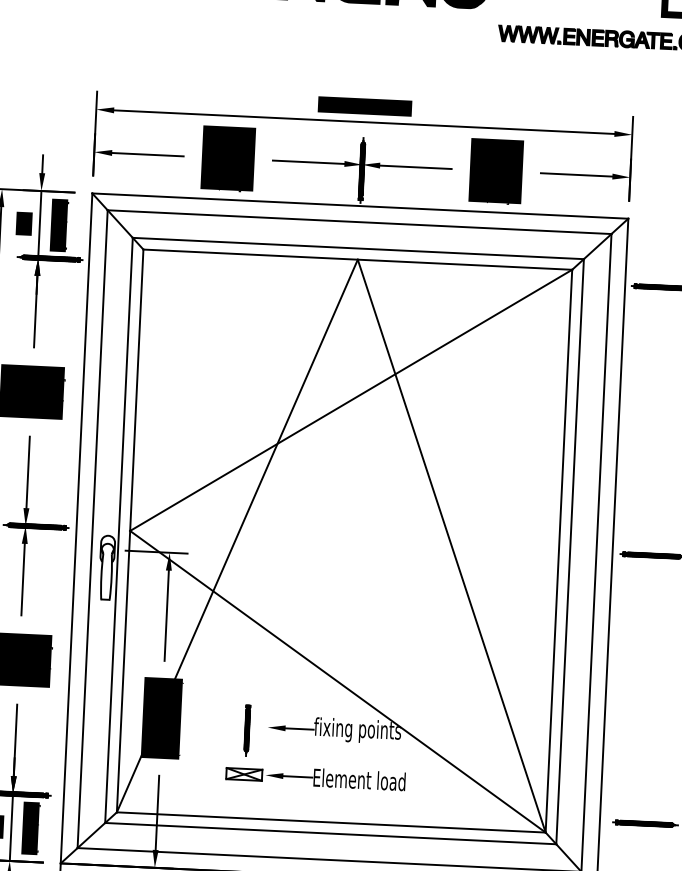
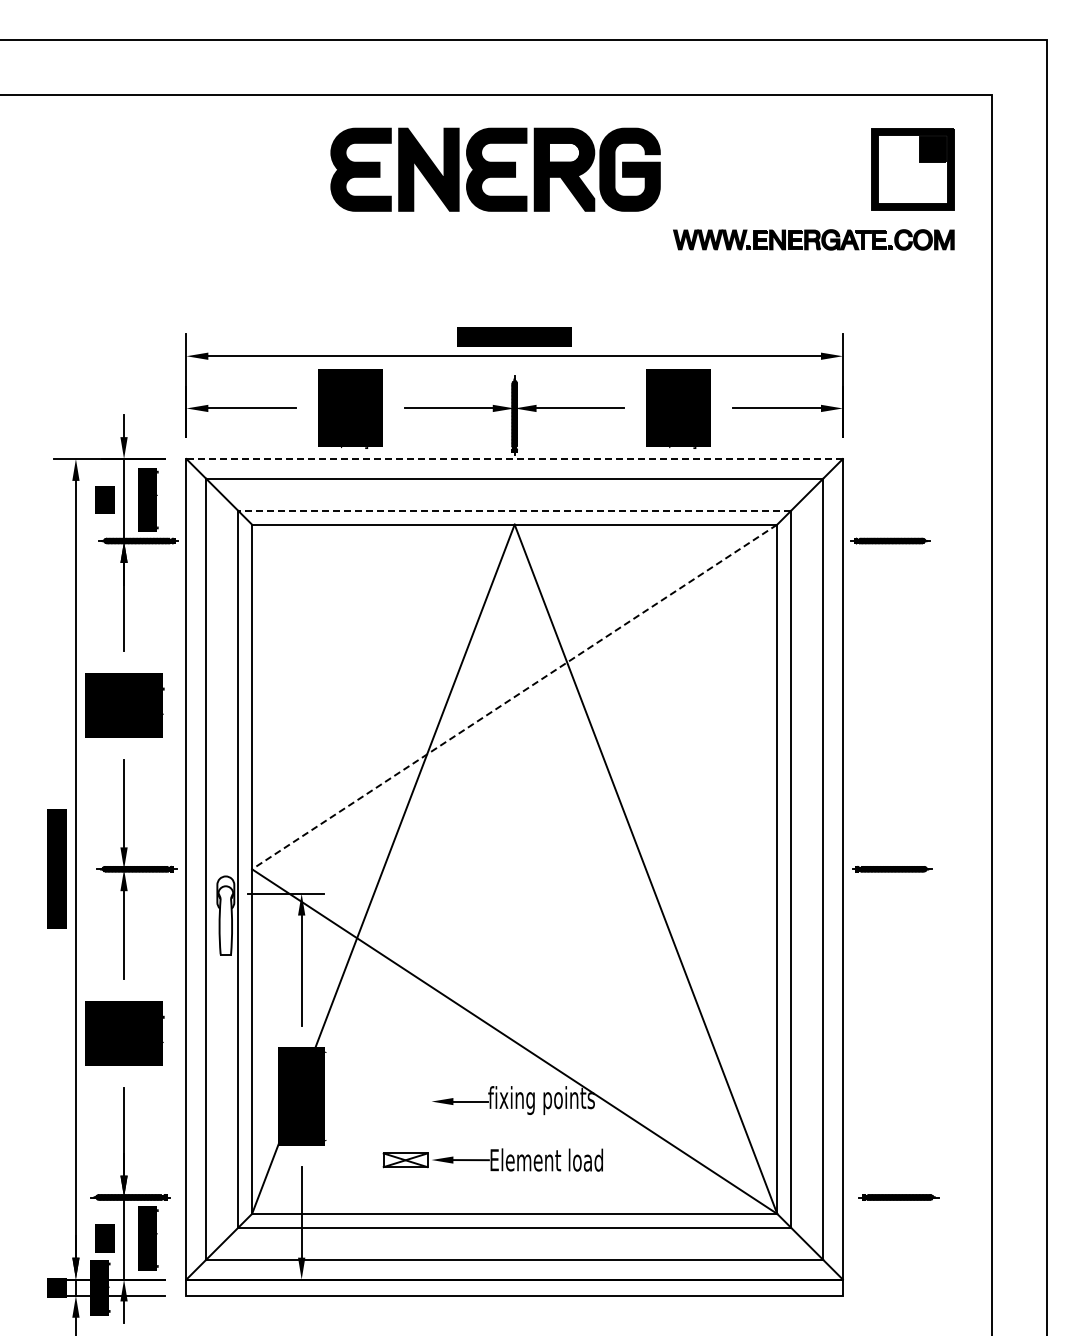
line: (360, 206) -> (514, 459), solid -> dashed
line: (358, 248) -> (514, 510), solid -> dashed
line: (351, 400) -> (514, 697), solid -> dashed
part: (247, 730) -> (406, 1106), removed

